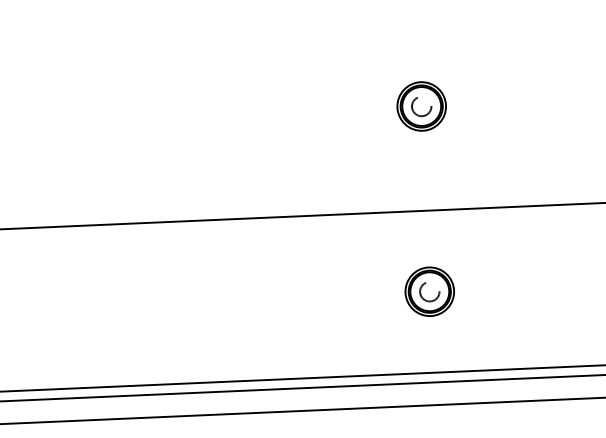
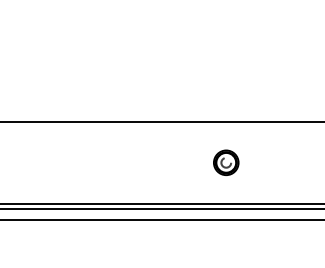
part: (422, 105) -> (226, 68), removed

